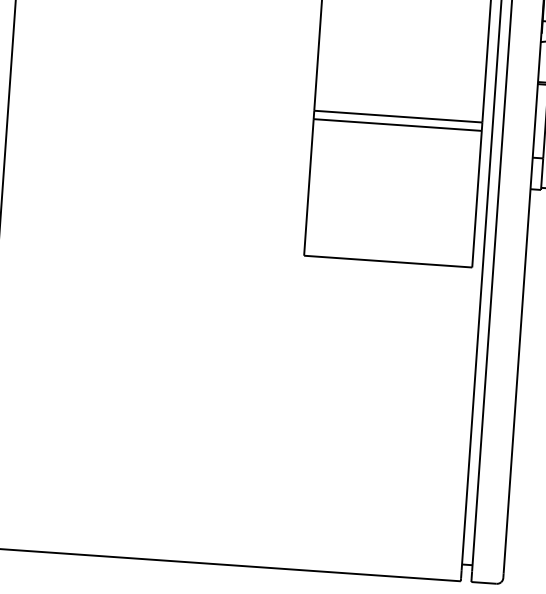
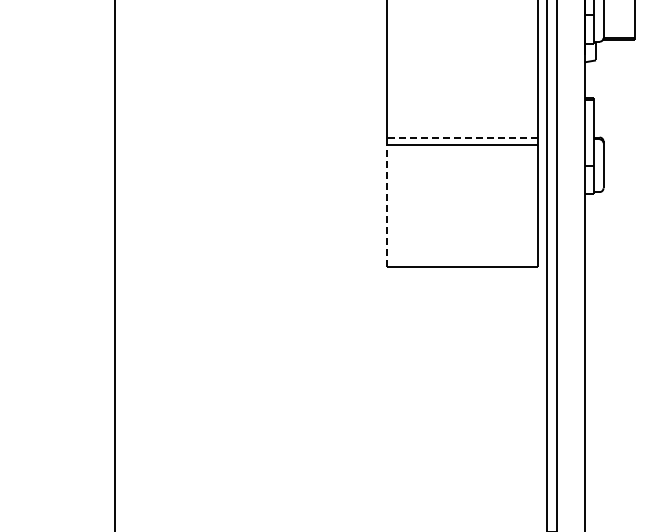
line: (398, 116) -> (462, 137), solid -> dashed
line: (309, 186) -> (387, 205), solid -> dashed

